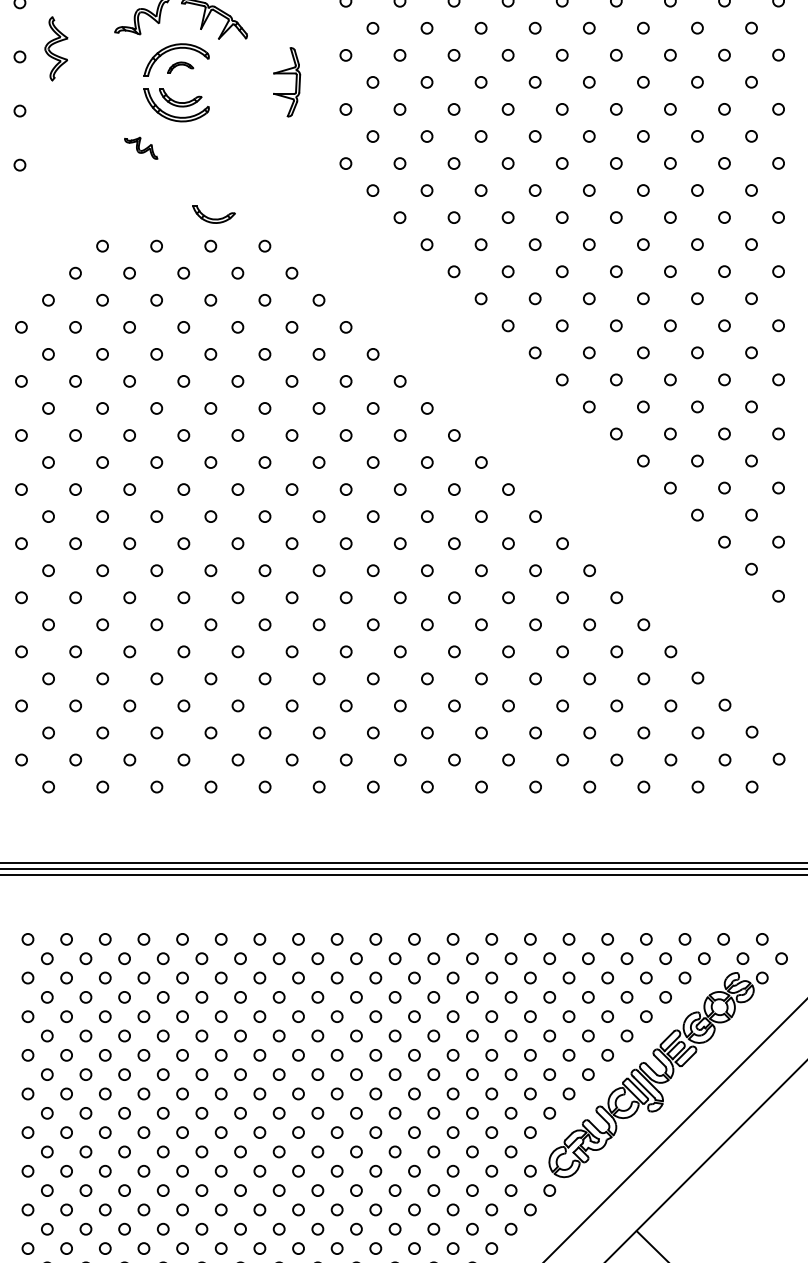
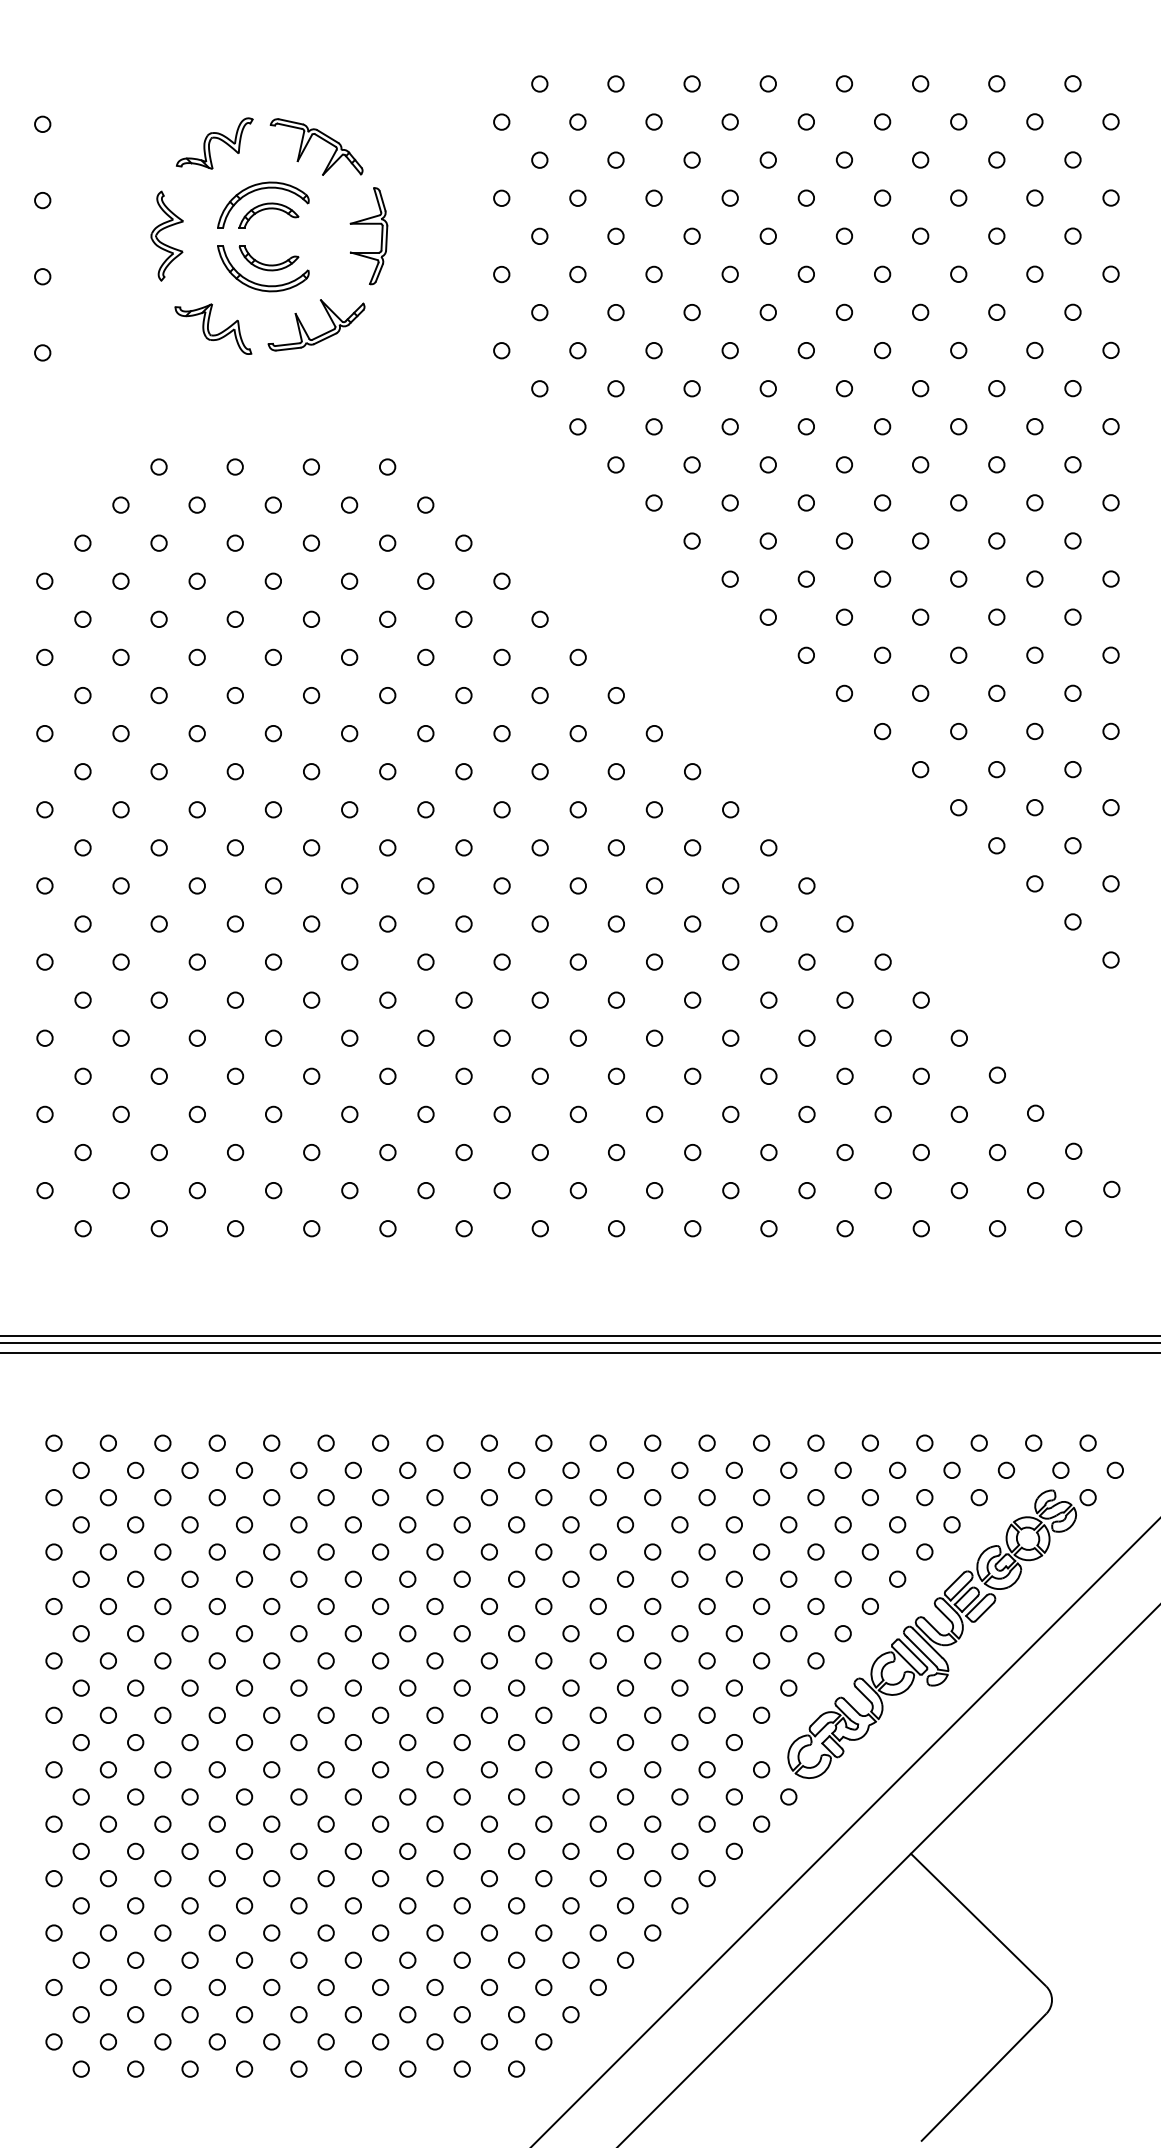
part: (54, 44) -> (164, 229), moved
part: (180, 67) -> (268, 215), size x1.67
part: (286, 73) -> (368, 224), moved
part: (141, 147) -> (213, 328), size x1.67
part: (217, 152) -> (320, 334), added
part: (213, 214) -> (315, 422), removed

